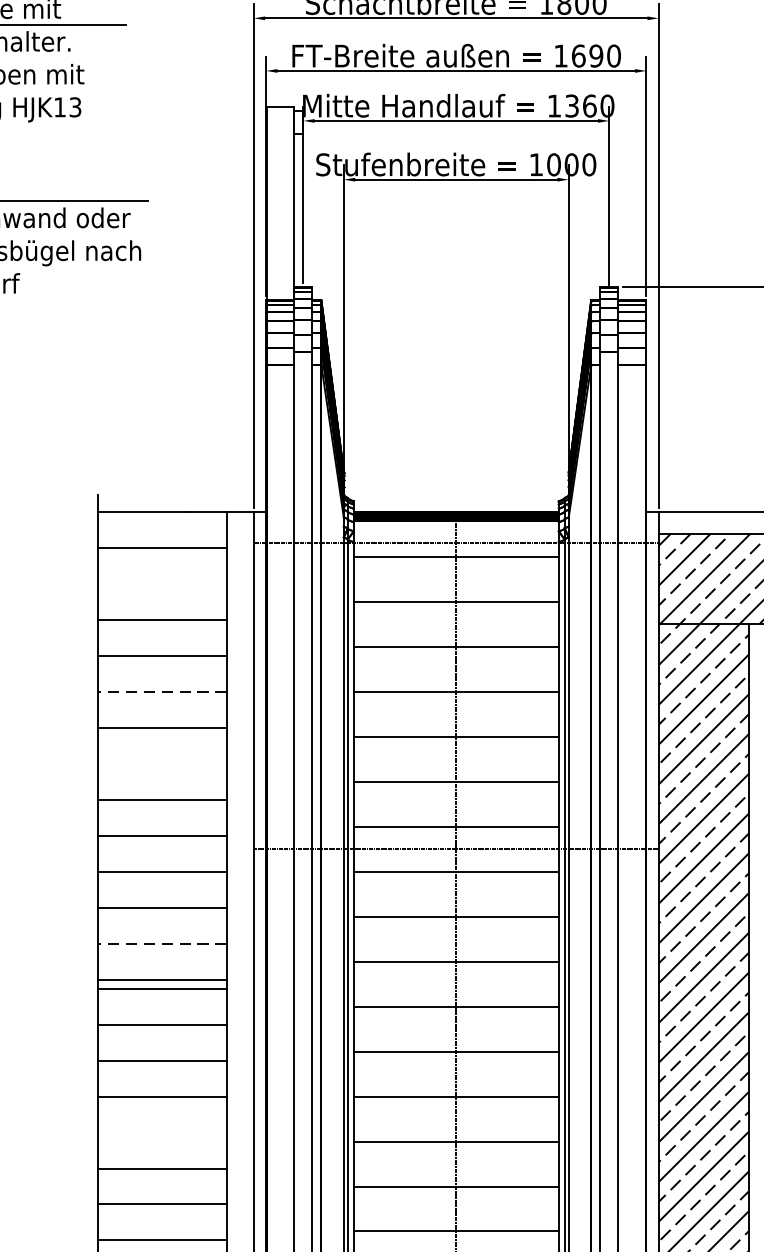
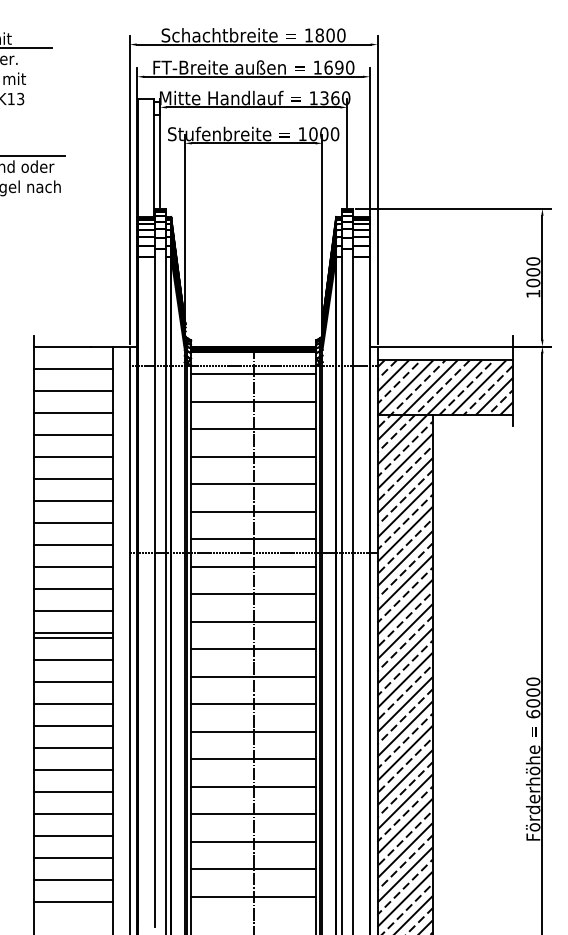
line: (161, 583) -> (73, 390), added
line: (161, 691) -> (73, 456), dashed -> solid
line: (161, 763) -> (73, 500), added
line: (161, 943) -> (73, 610), dashed -> solid
line: (161, 1132) -> (73, 726), added

